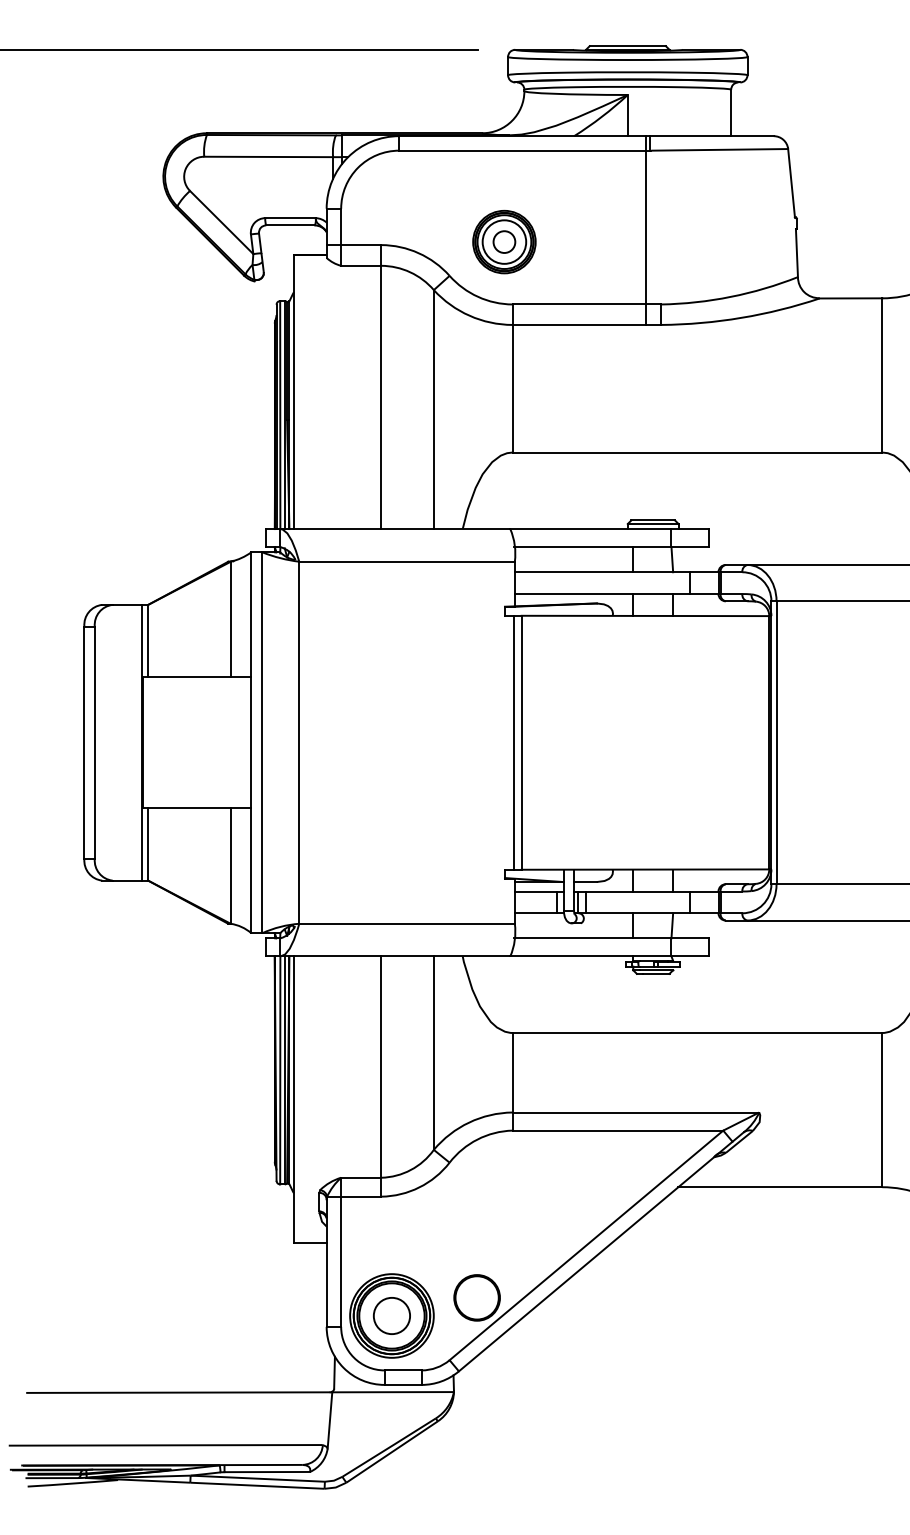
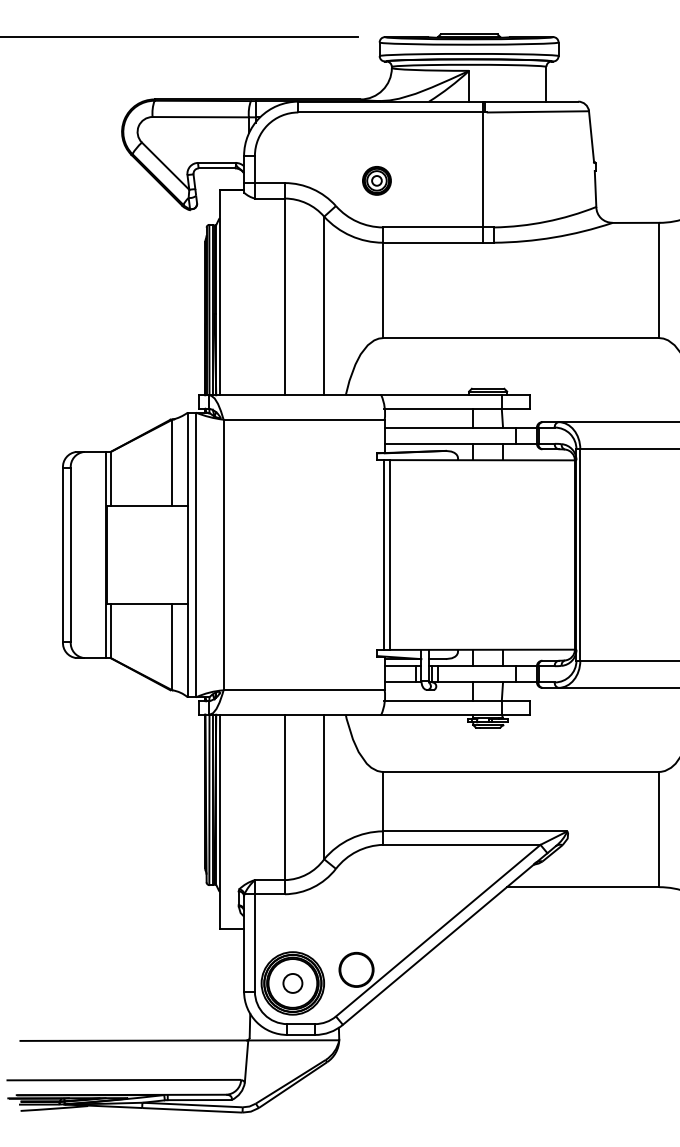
part: (503, 241) -> (376, 180), size x0.6
circle: (391, 1316) -> (292, 983), size x0.7

